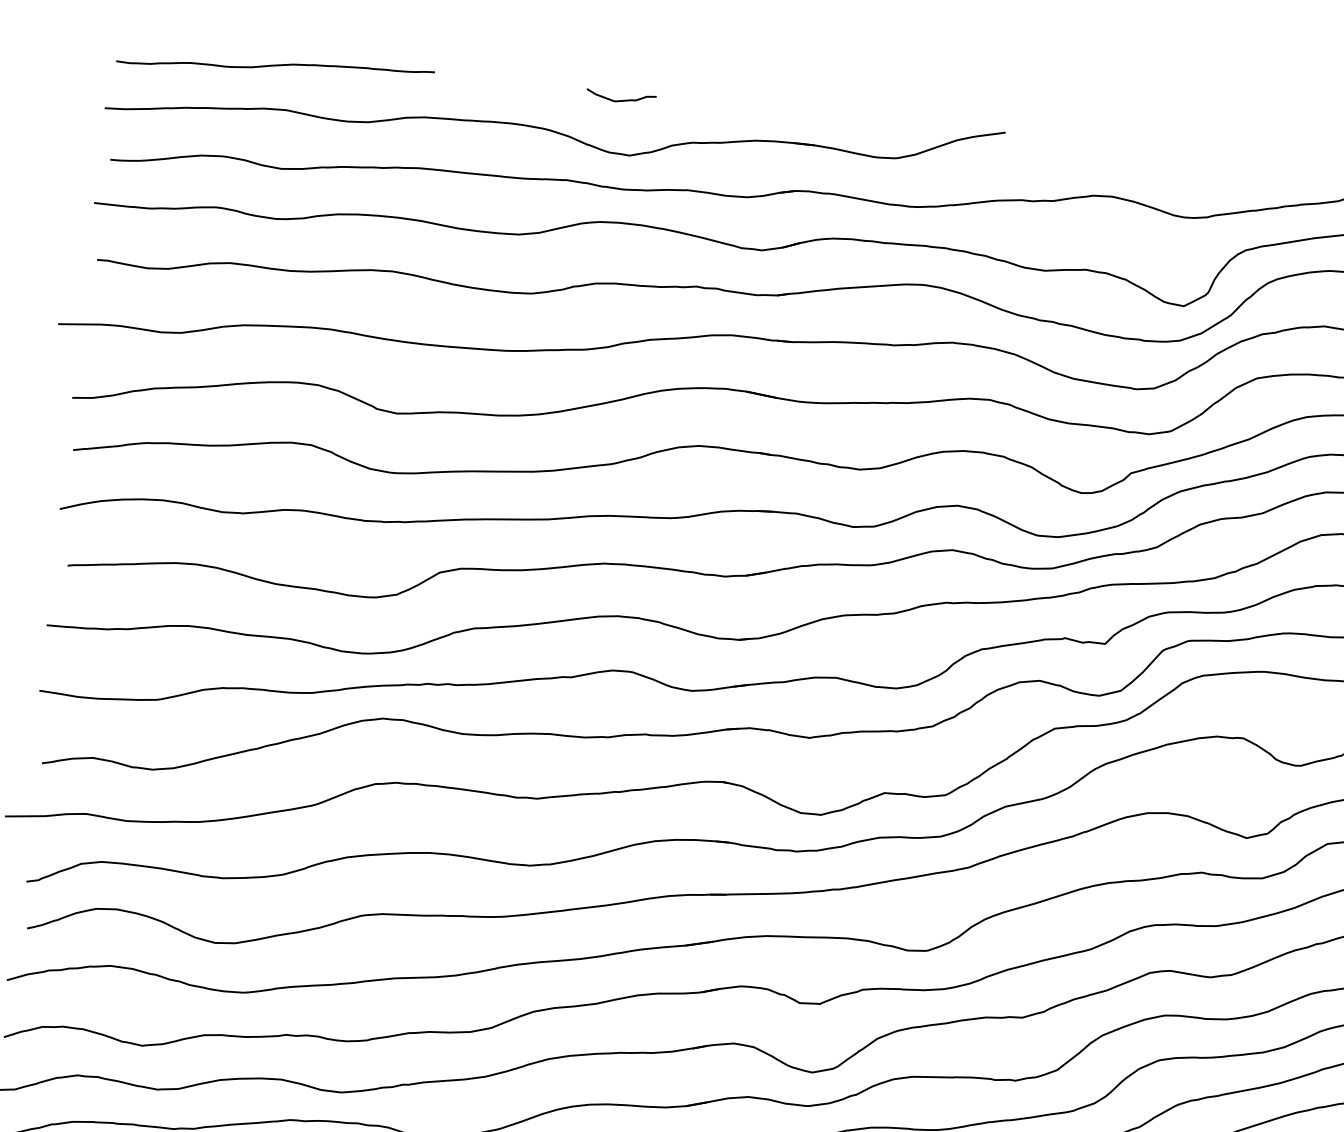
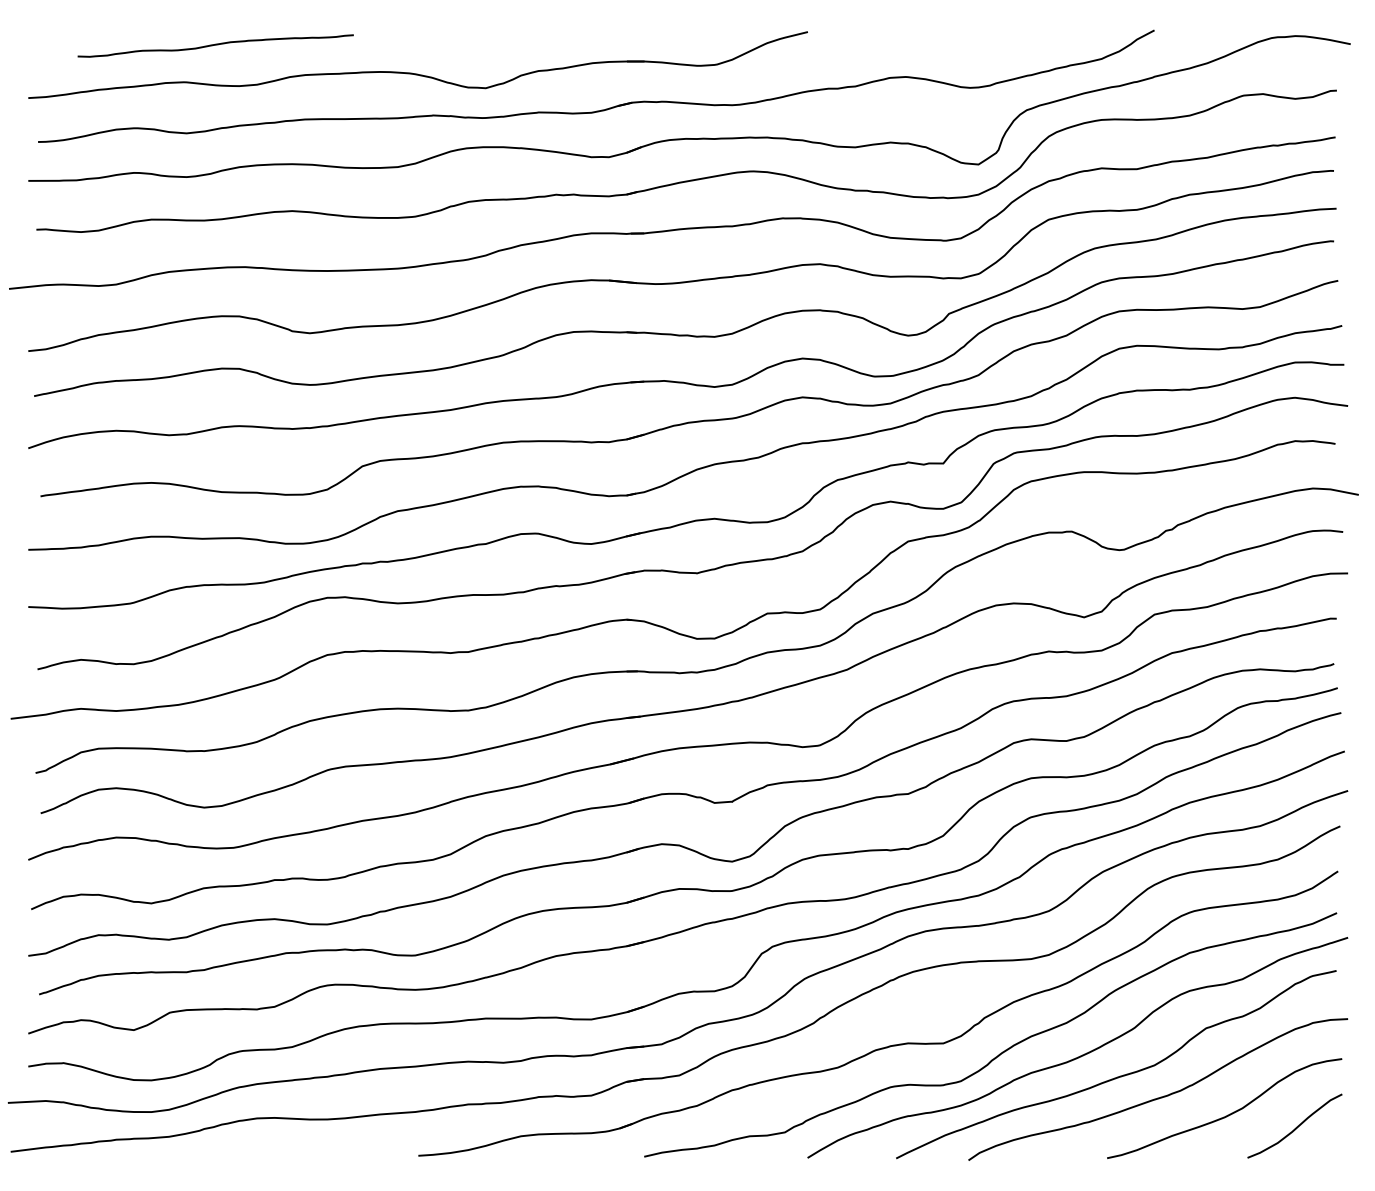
curve: (275, 66) -> (215, 45), moved
curve: (622, 99) -> (474, 40), removed

